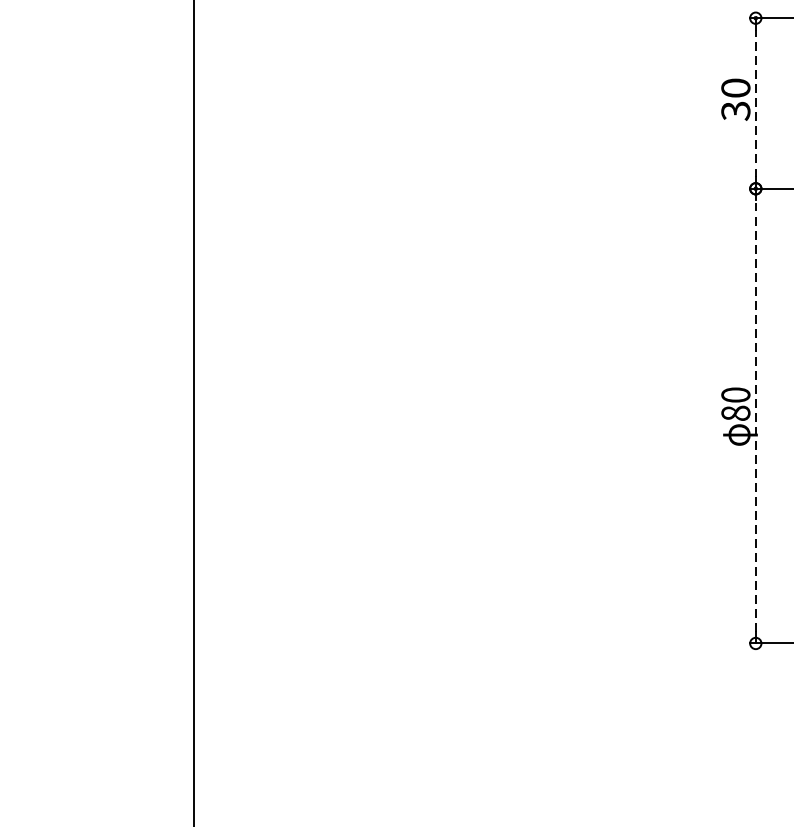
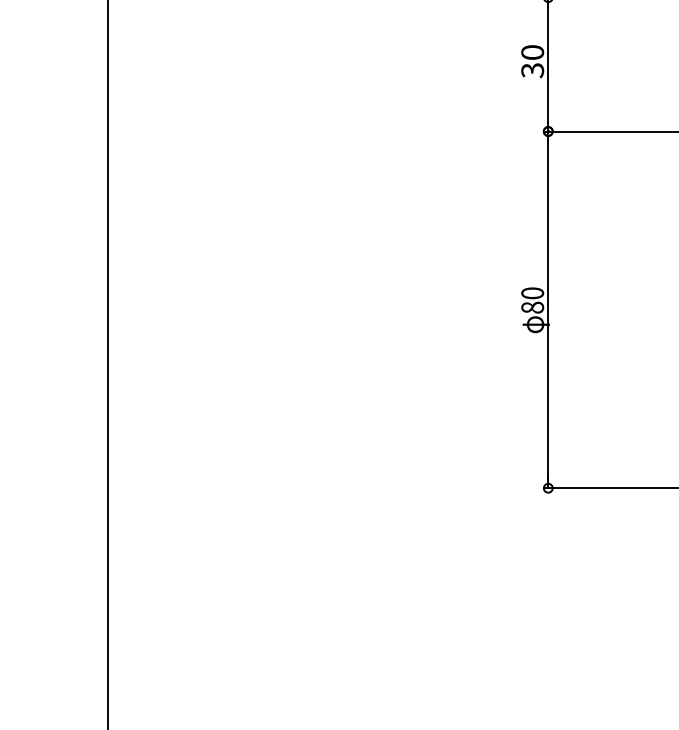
line: (756, 103) -> (548, 64), dashed -> solid
line: (756, 415) -> (548, 309), dashed -> solid

